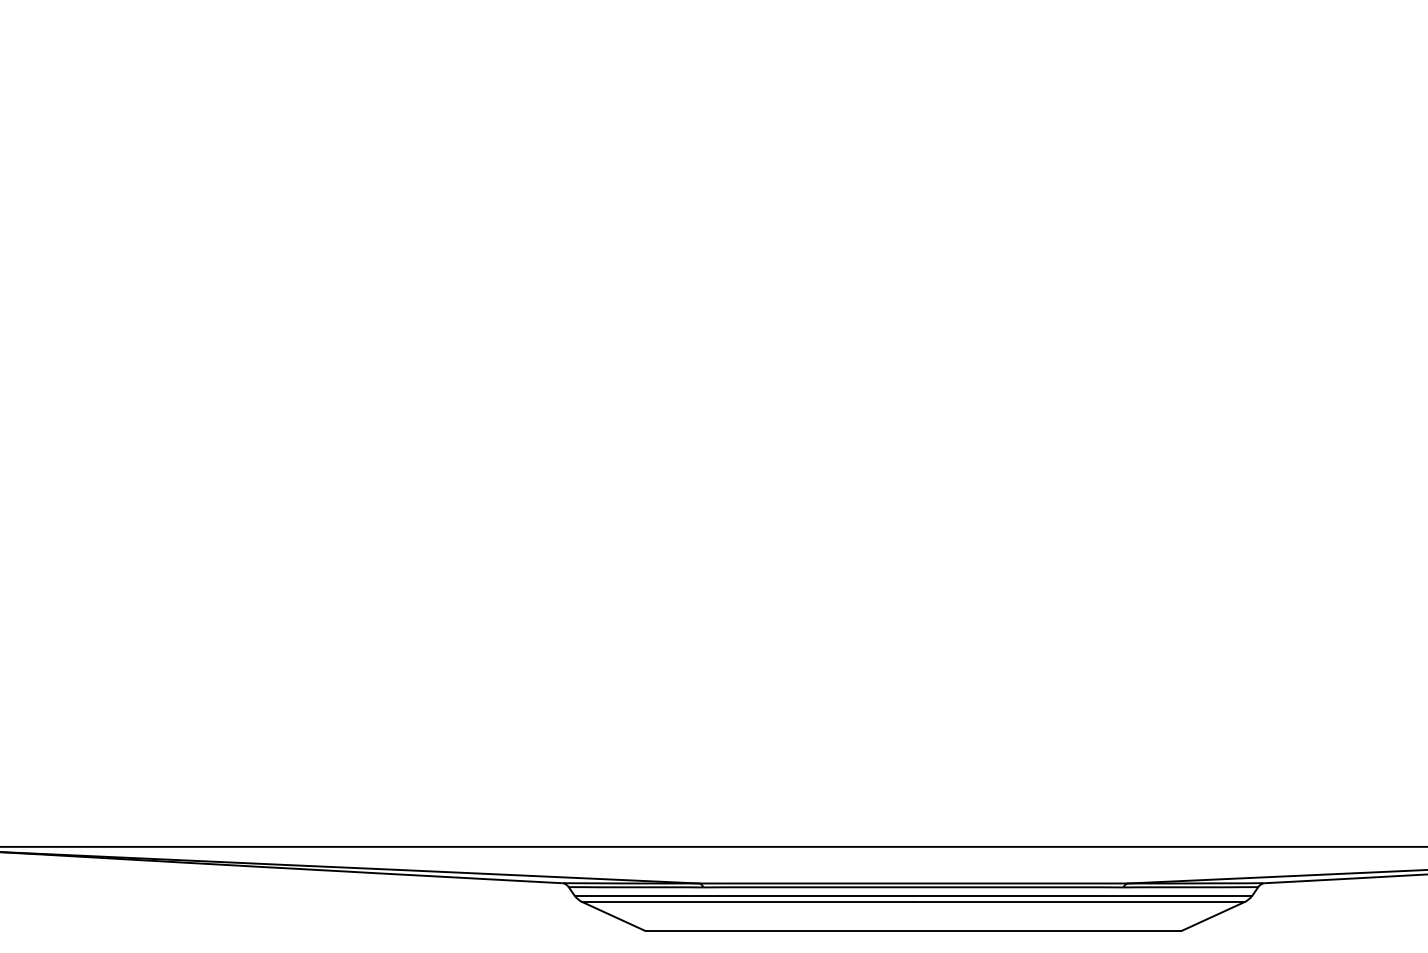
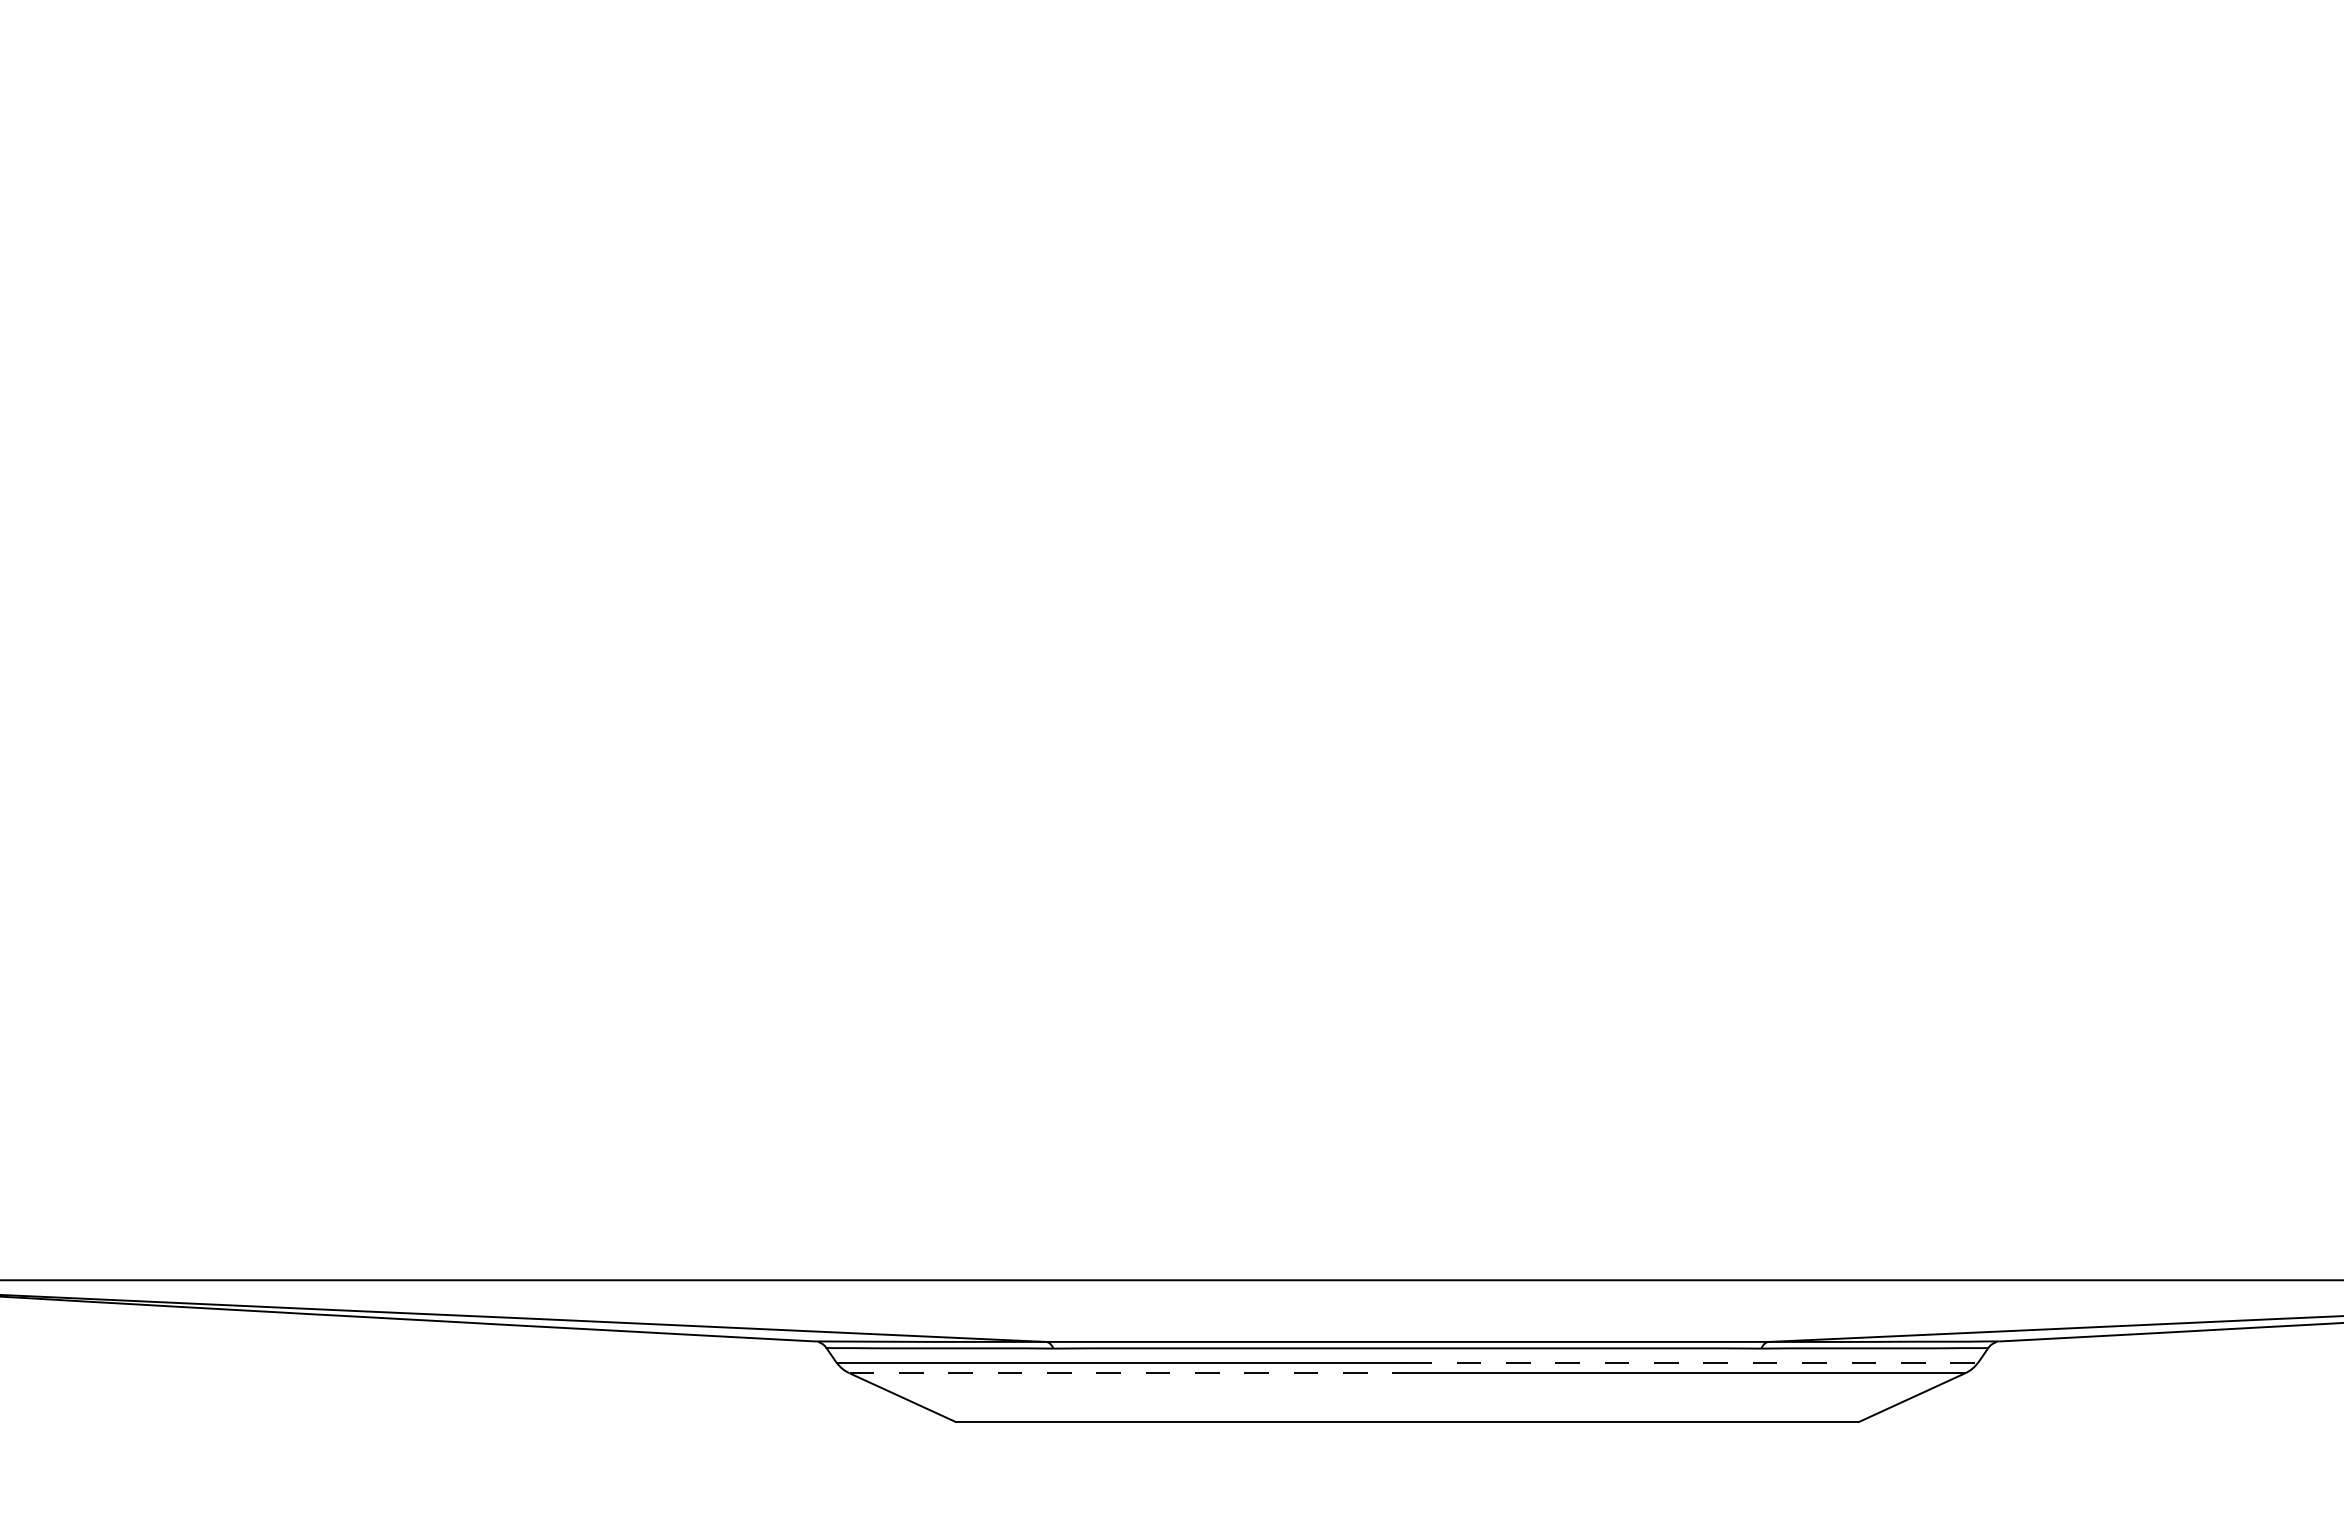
line: (1083, 895) -> (1693, 1362), solid -> dashed
line: (747, 902) -> (1127, 1373), solid -> dashed

